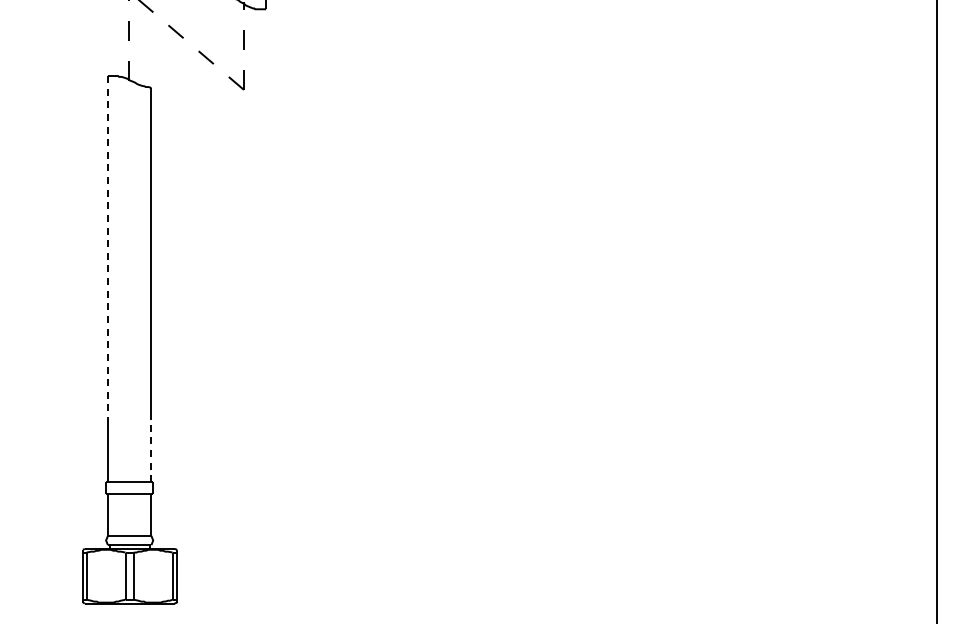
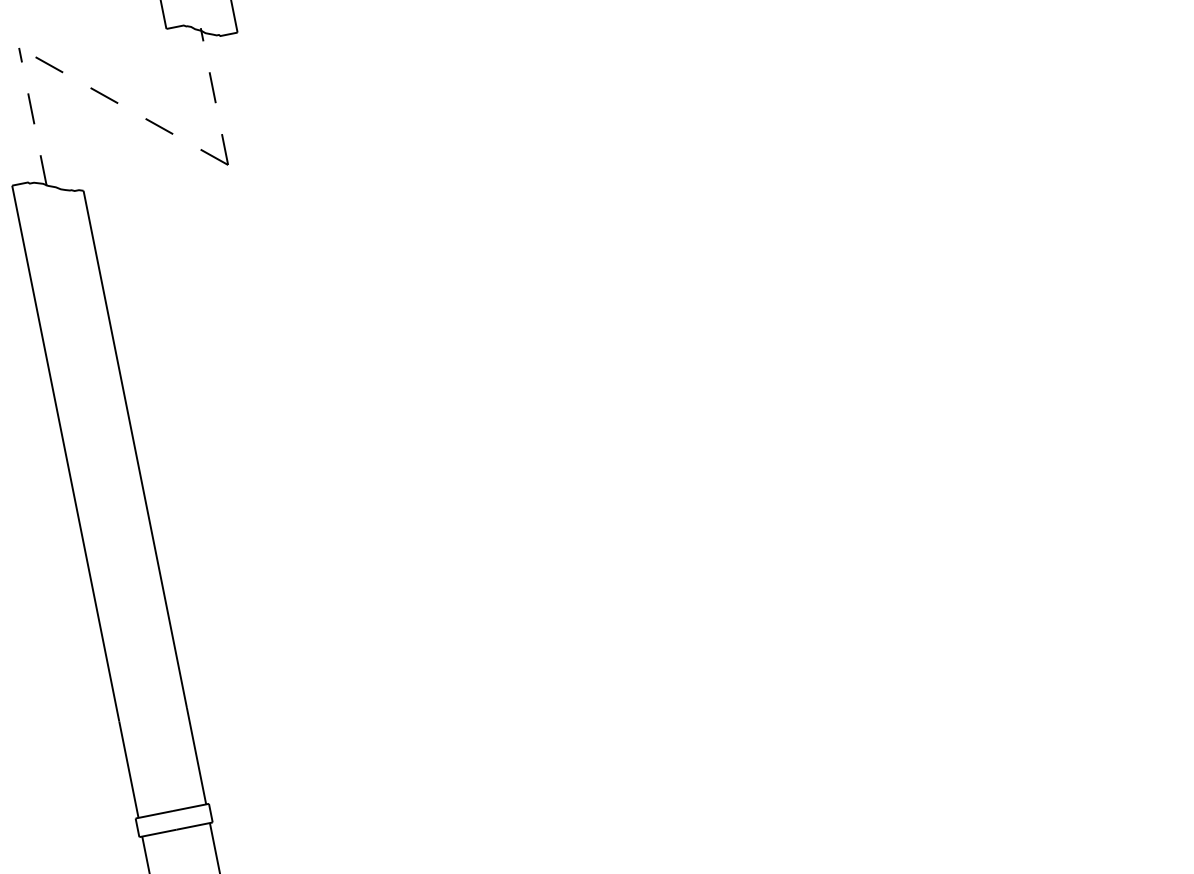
line: (107, 248) -> (65, 454), dashed -> solid
line: (151, 451) -> (196, 756), dashed -> solid

